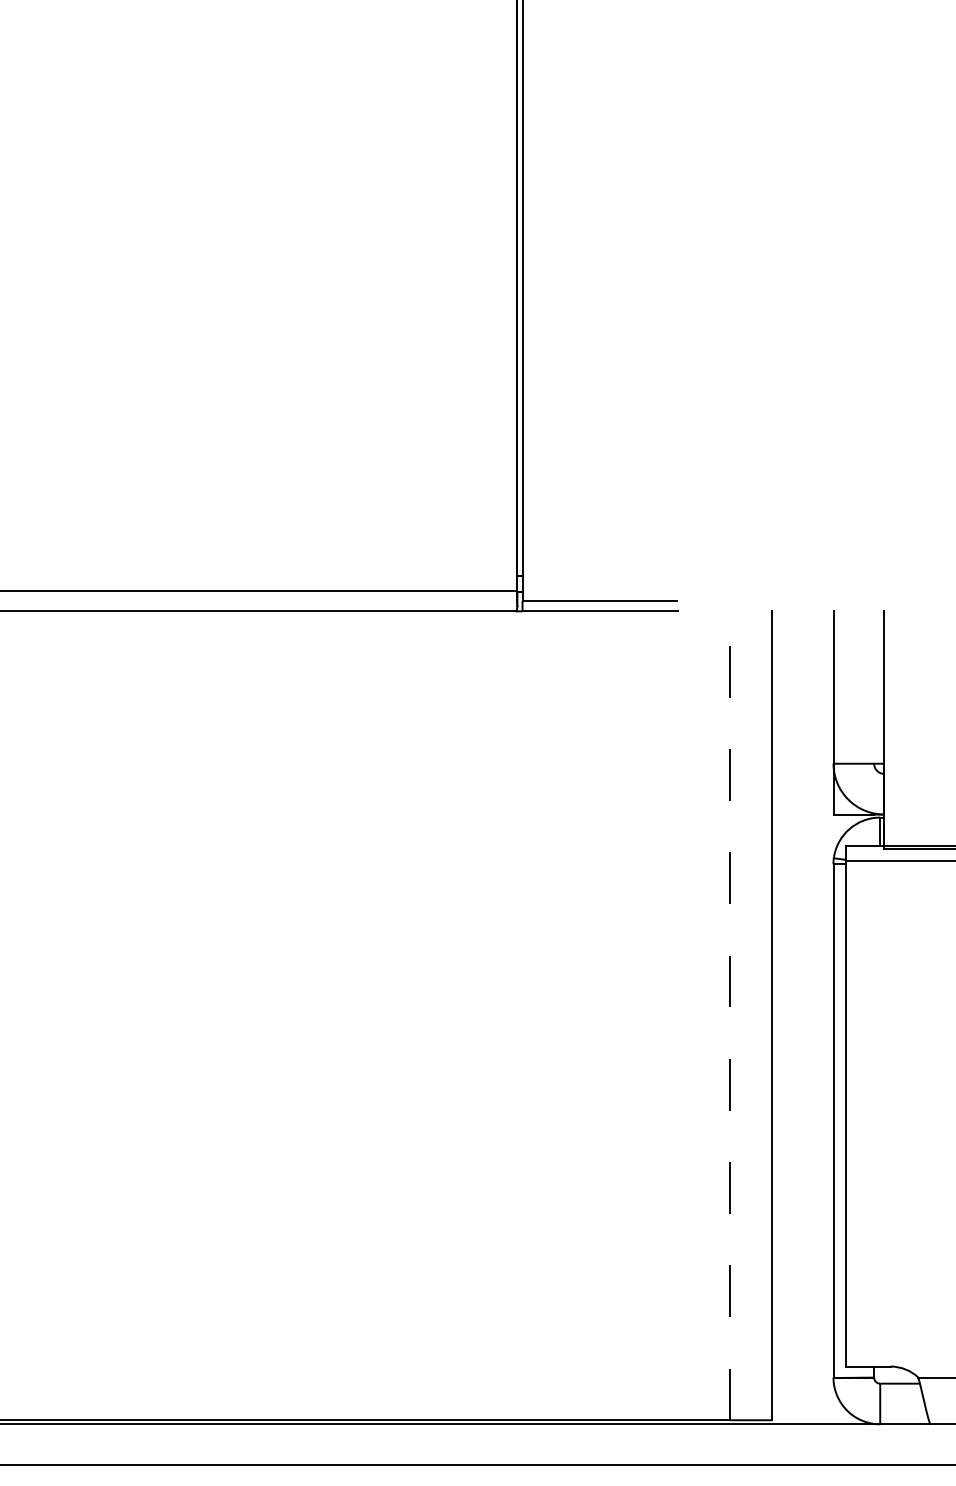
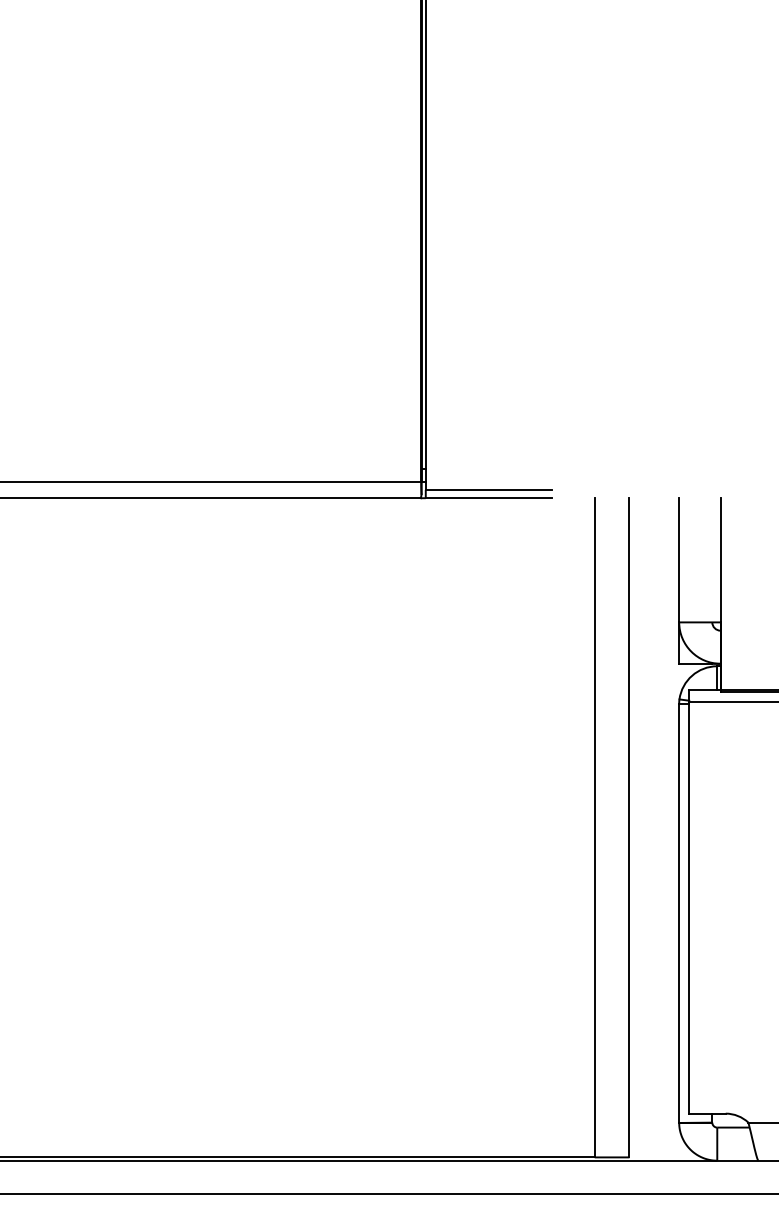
line: (729, 1015) -> (594, 827), dashed -> solid

